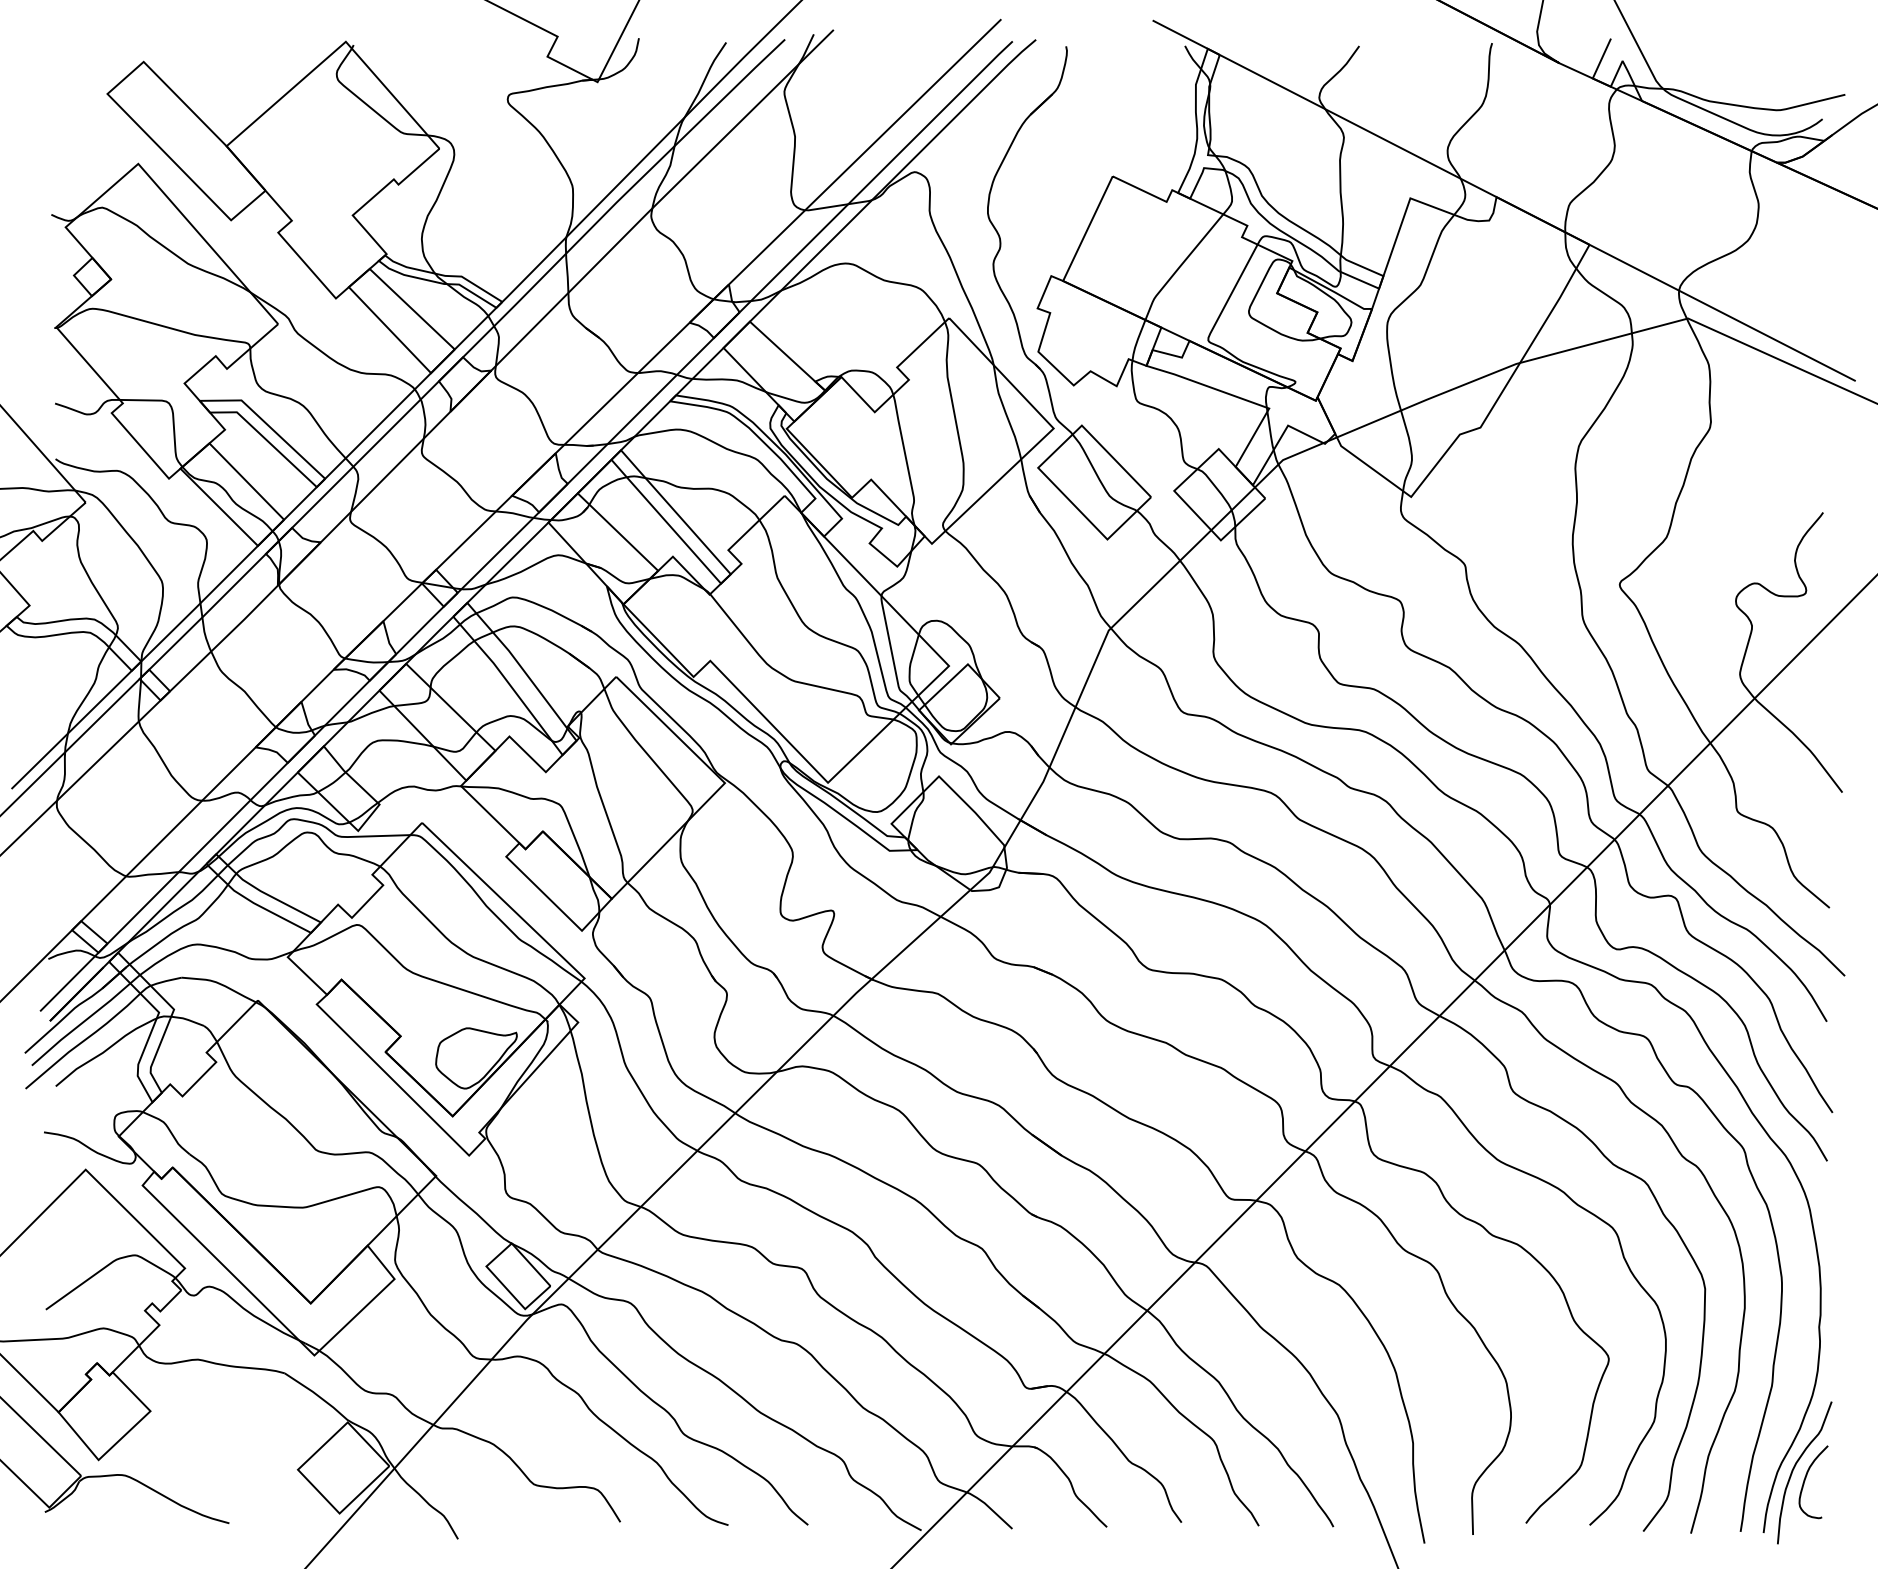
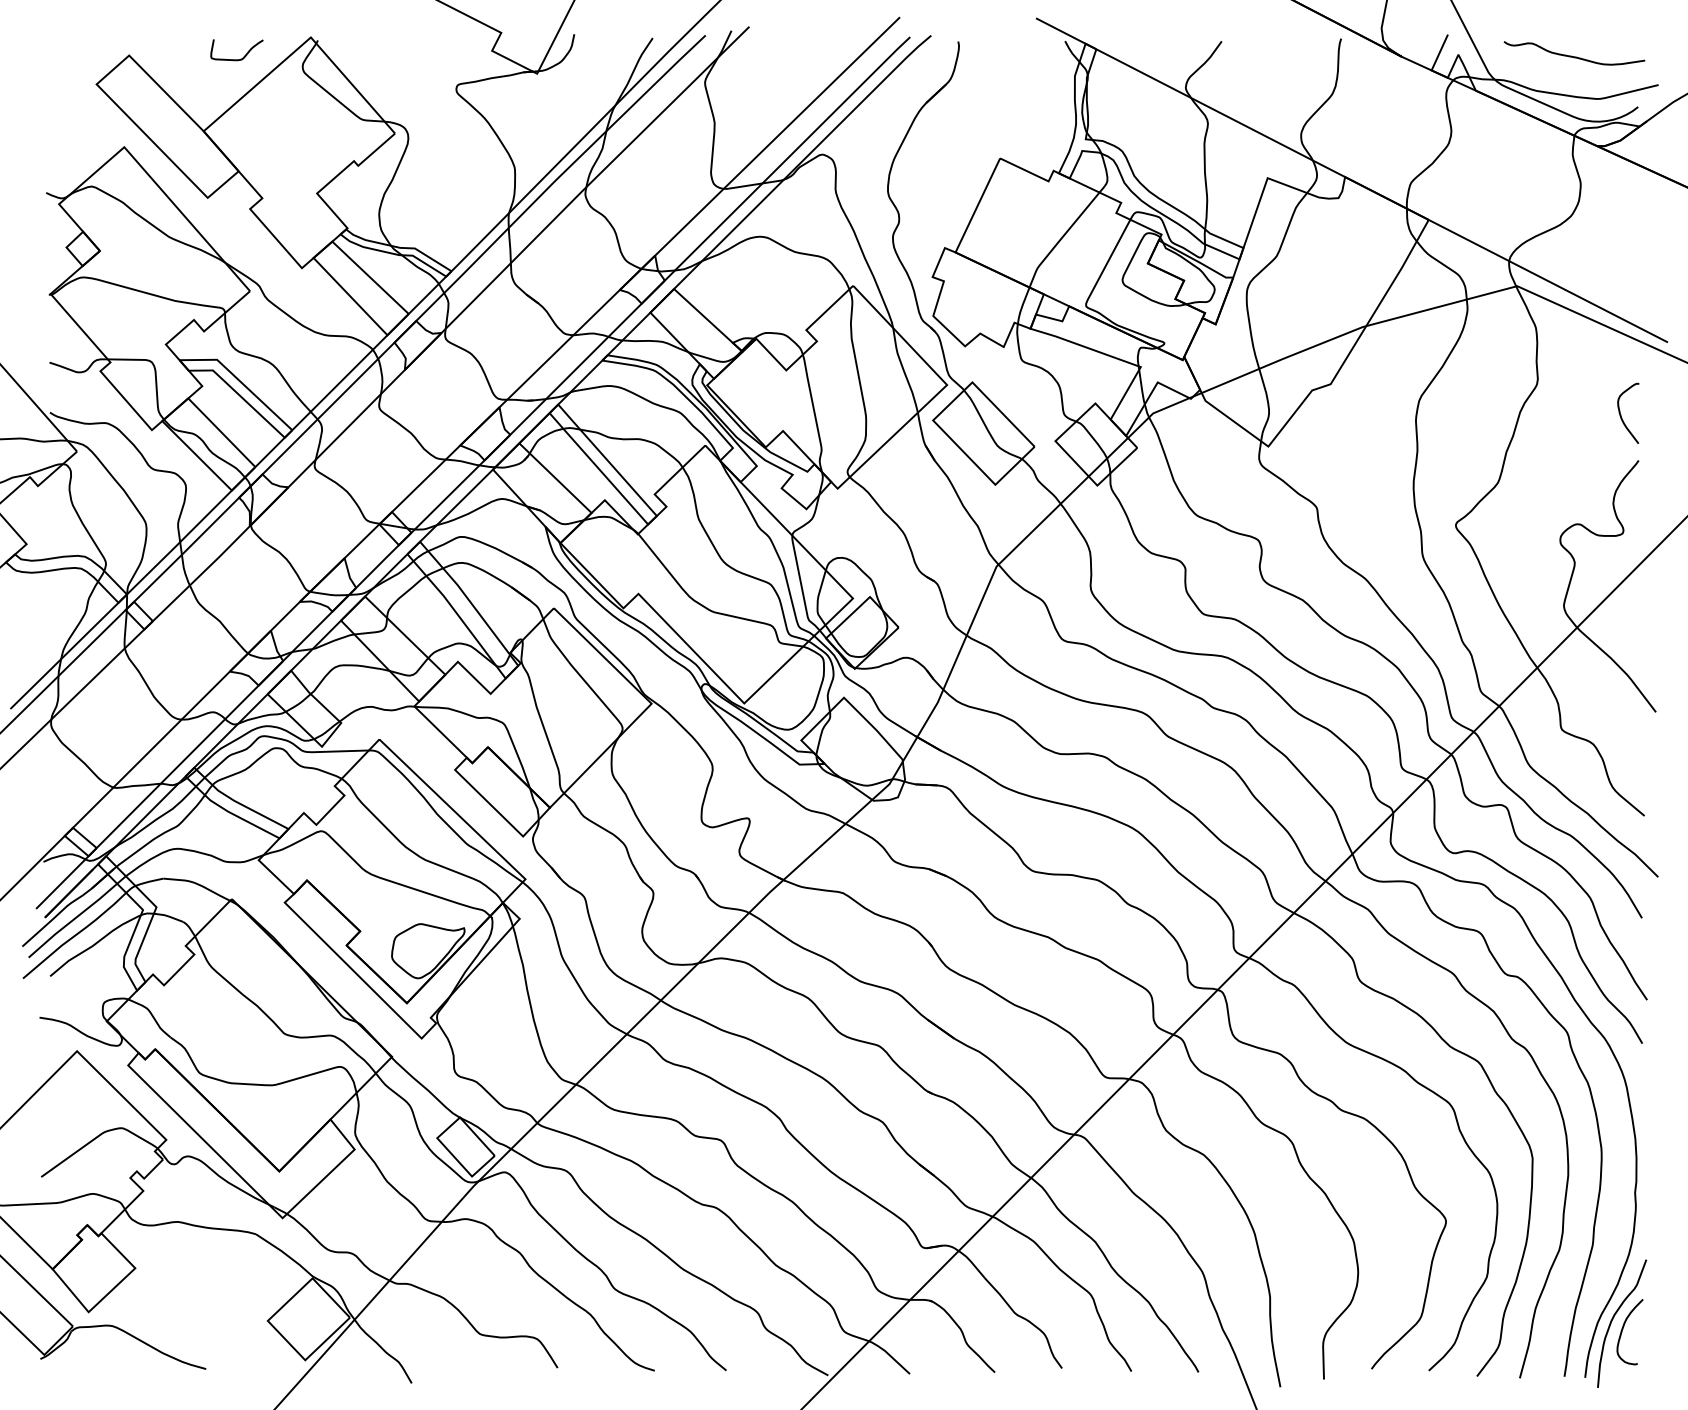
curve: (1751, 62) -> (1574, 56), added
curve: (263, 66) -> (236, 59), added
curve: (1804, 461) -> (1621, 414), added

